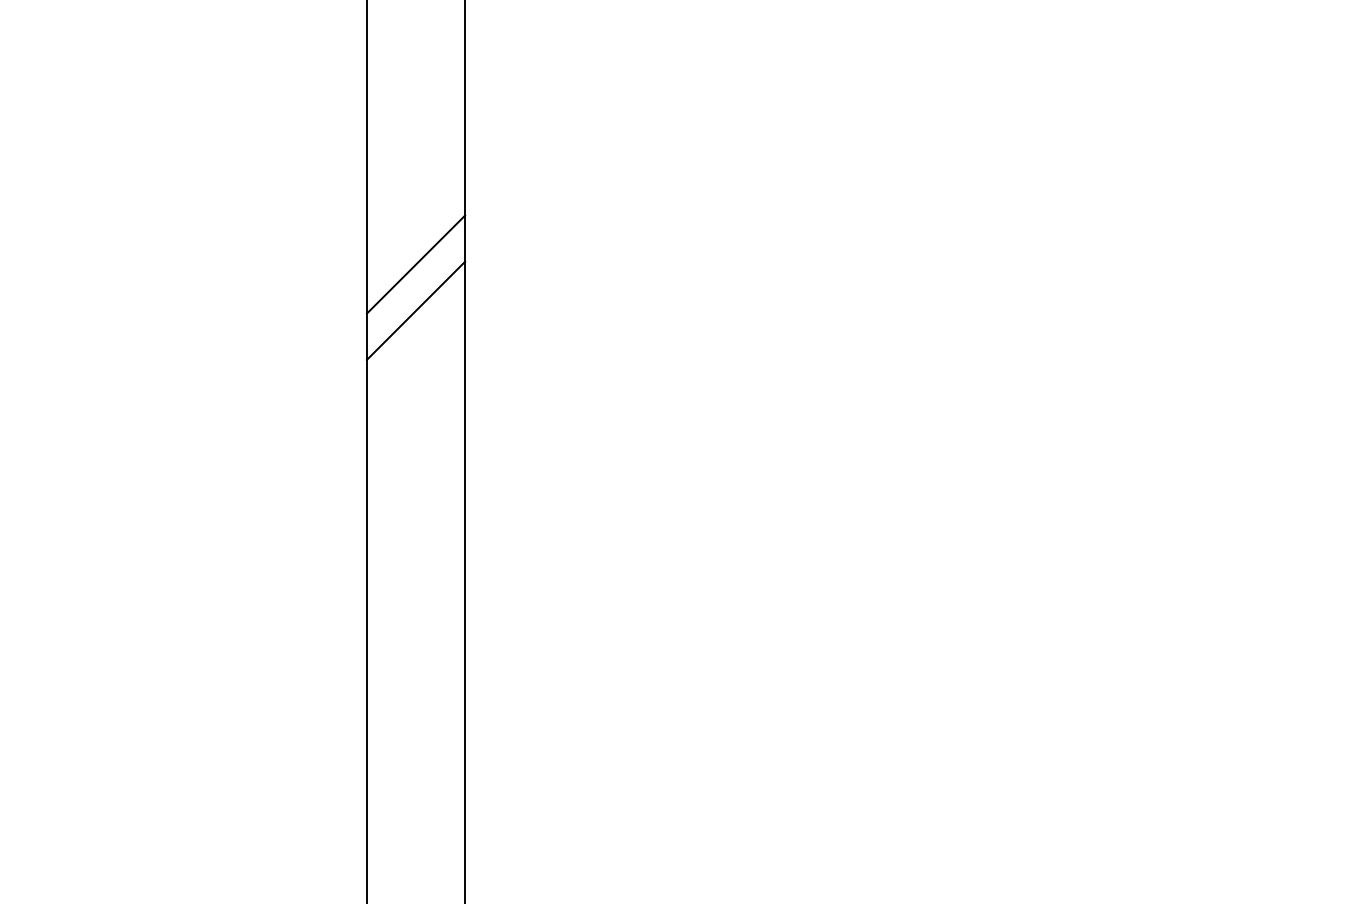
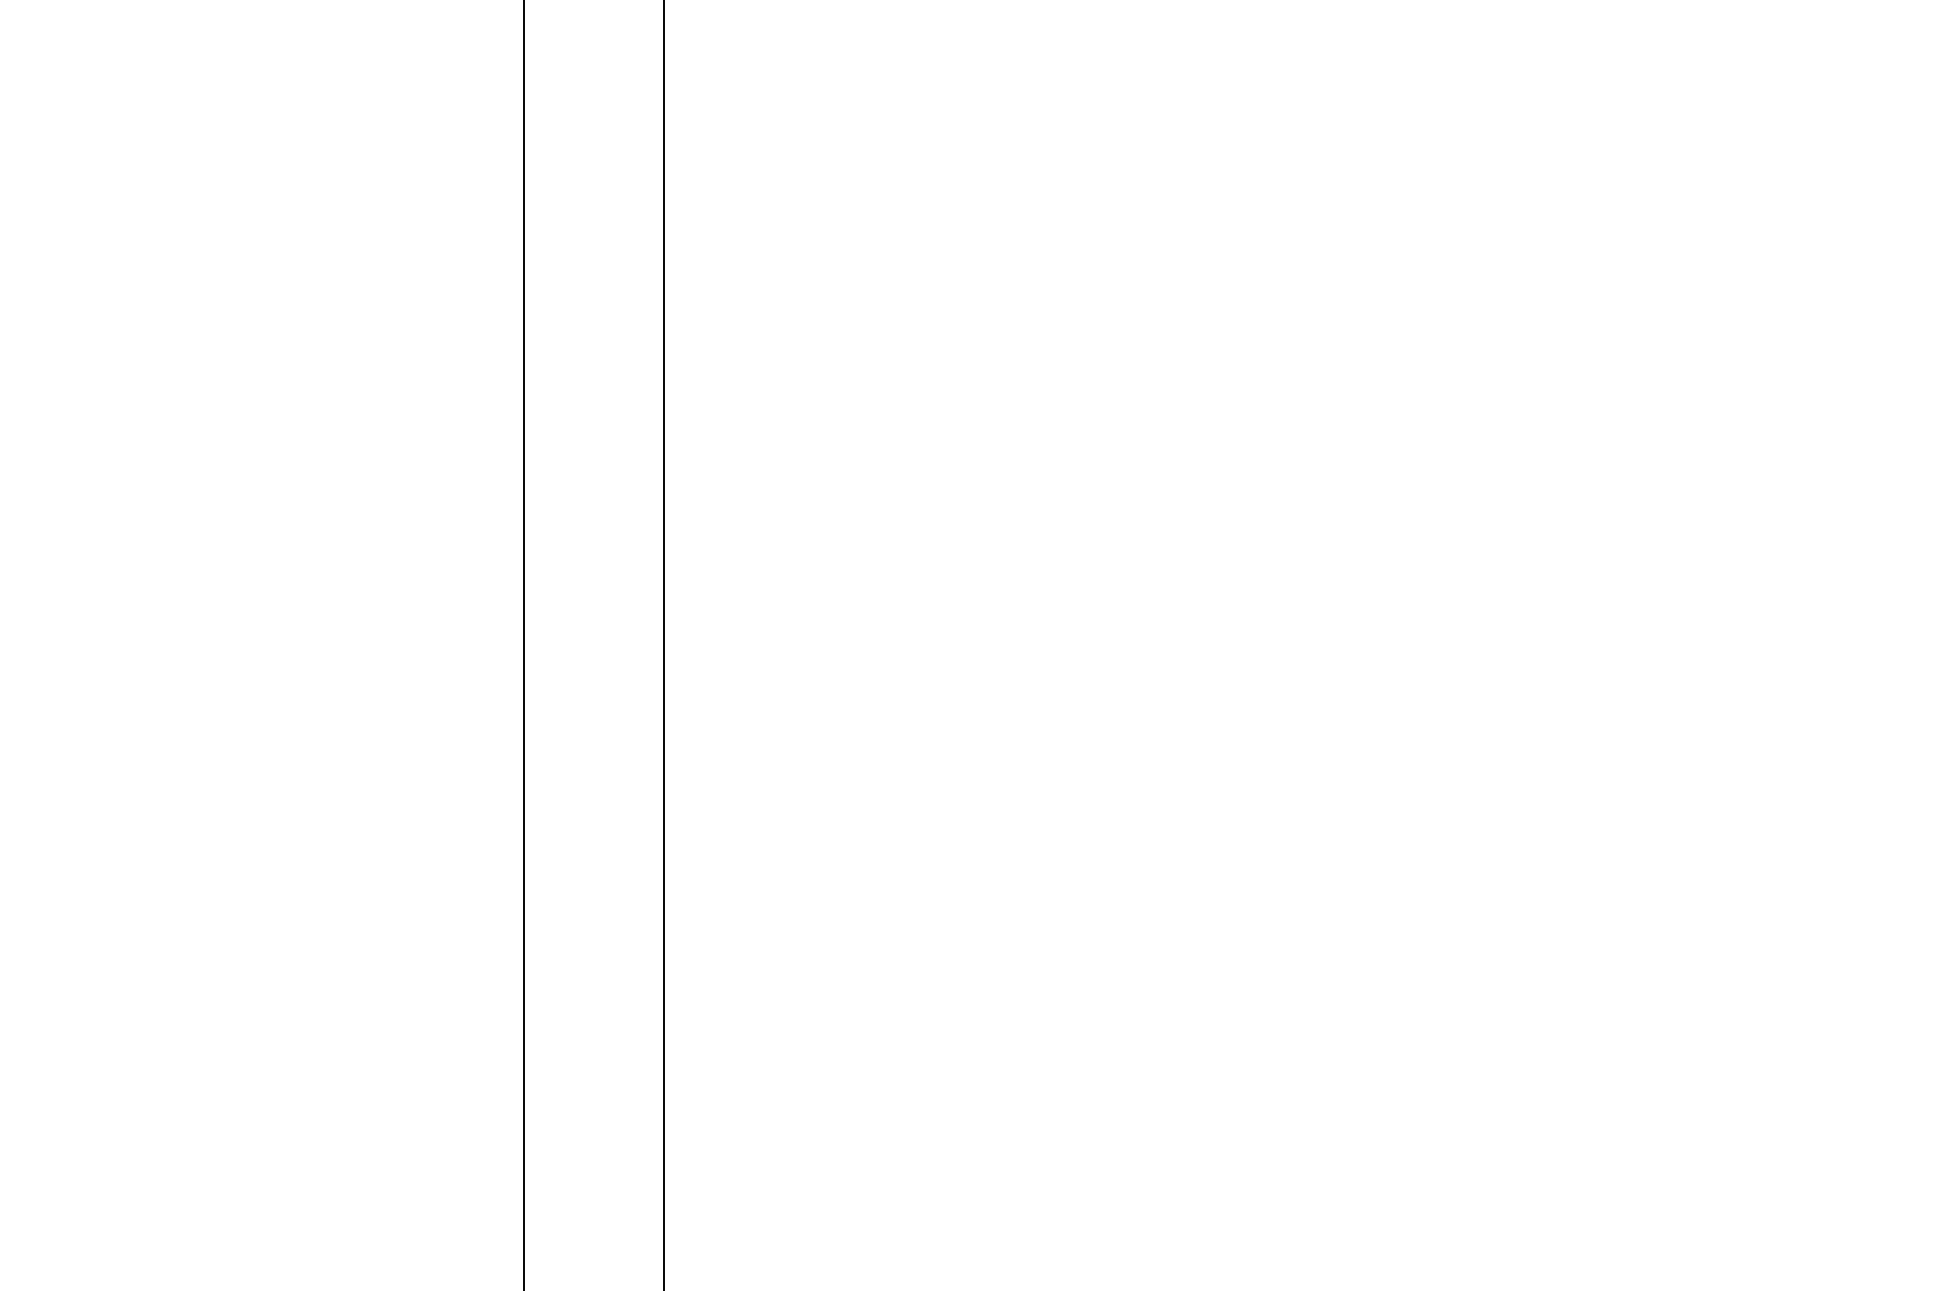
line: (415, 264) -> (593, 377), removed
line: (415, 310) -> (593, 443), removed

